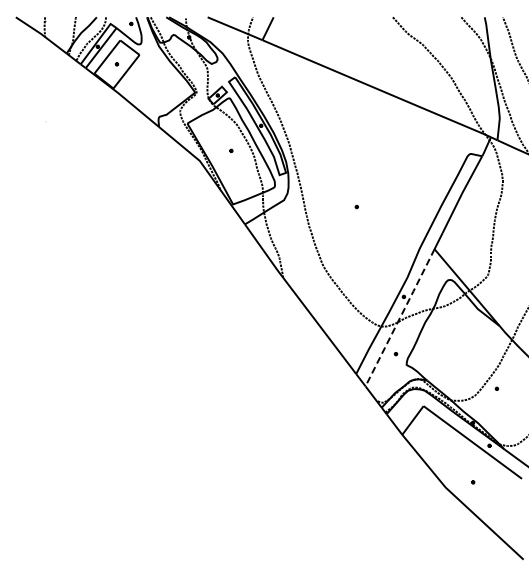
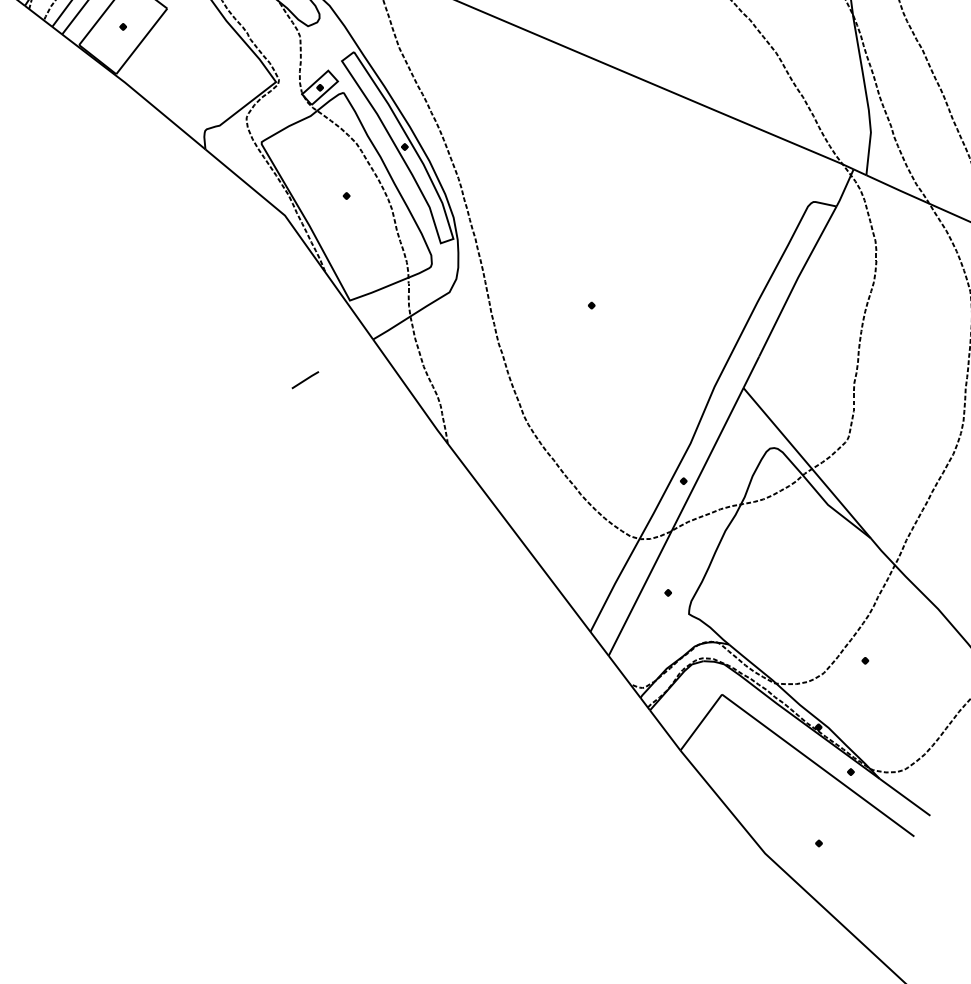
line: (210, 244) -> (305, 378), added
line: (400, 317) -> (676, 521), dashed -> solid

